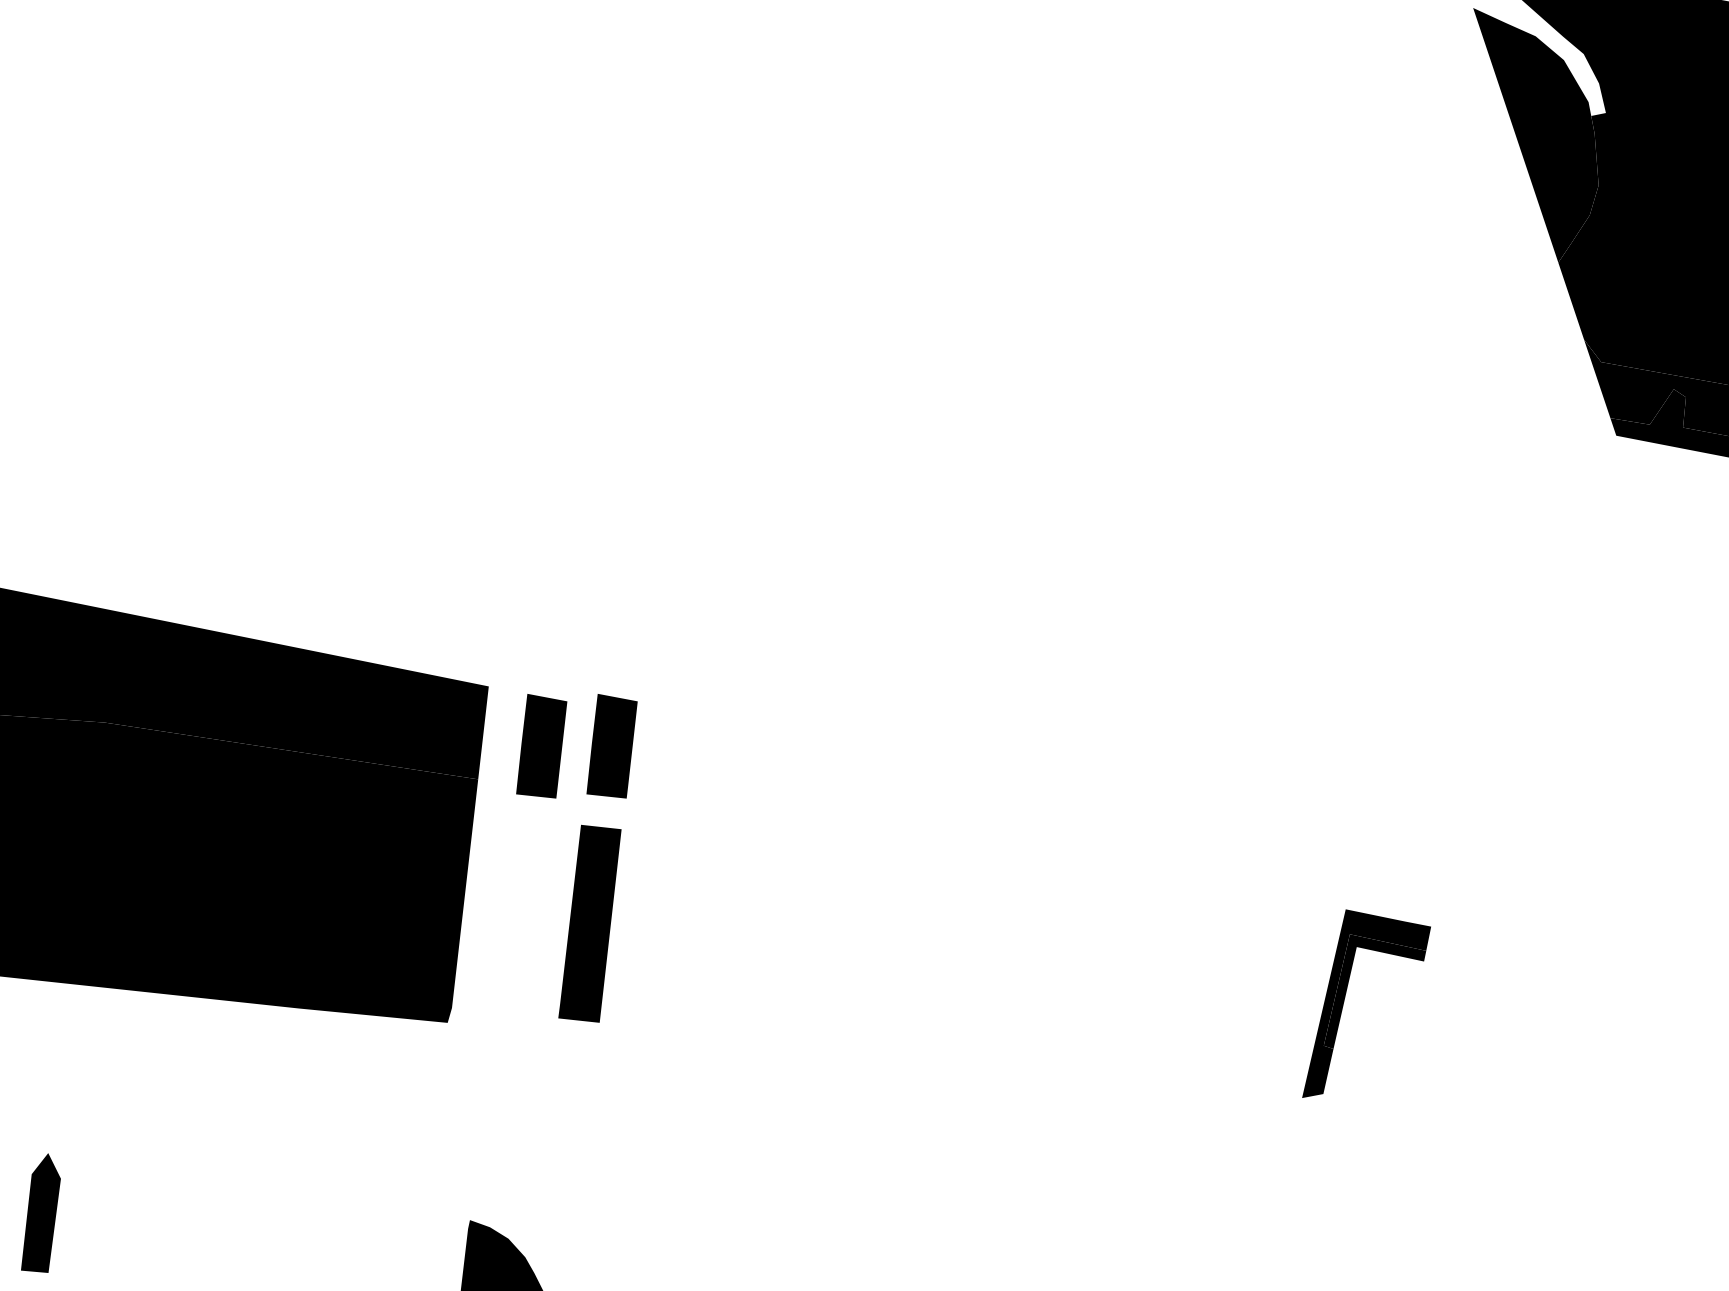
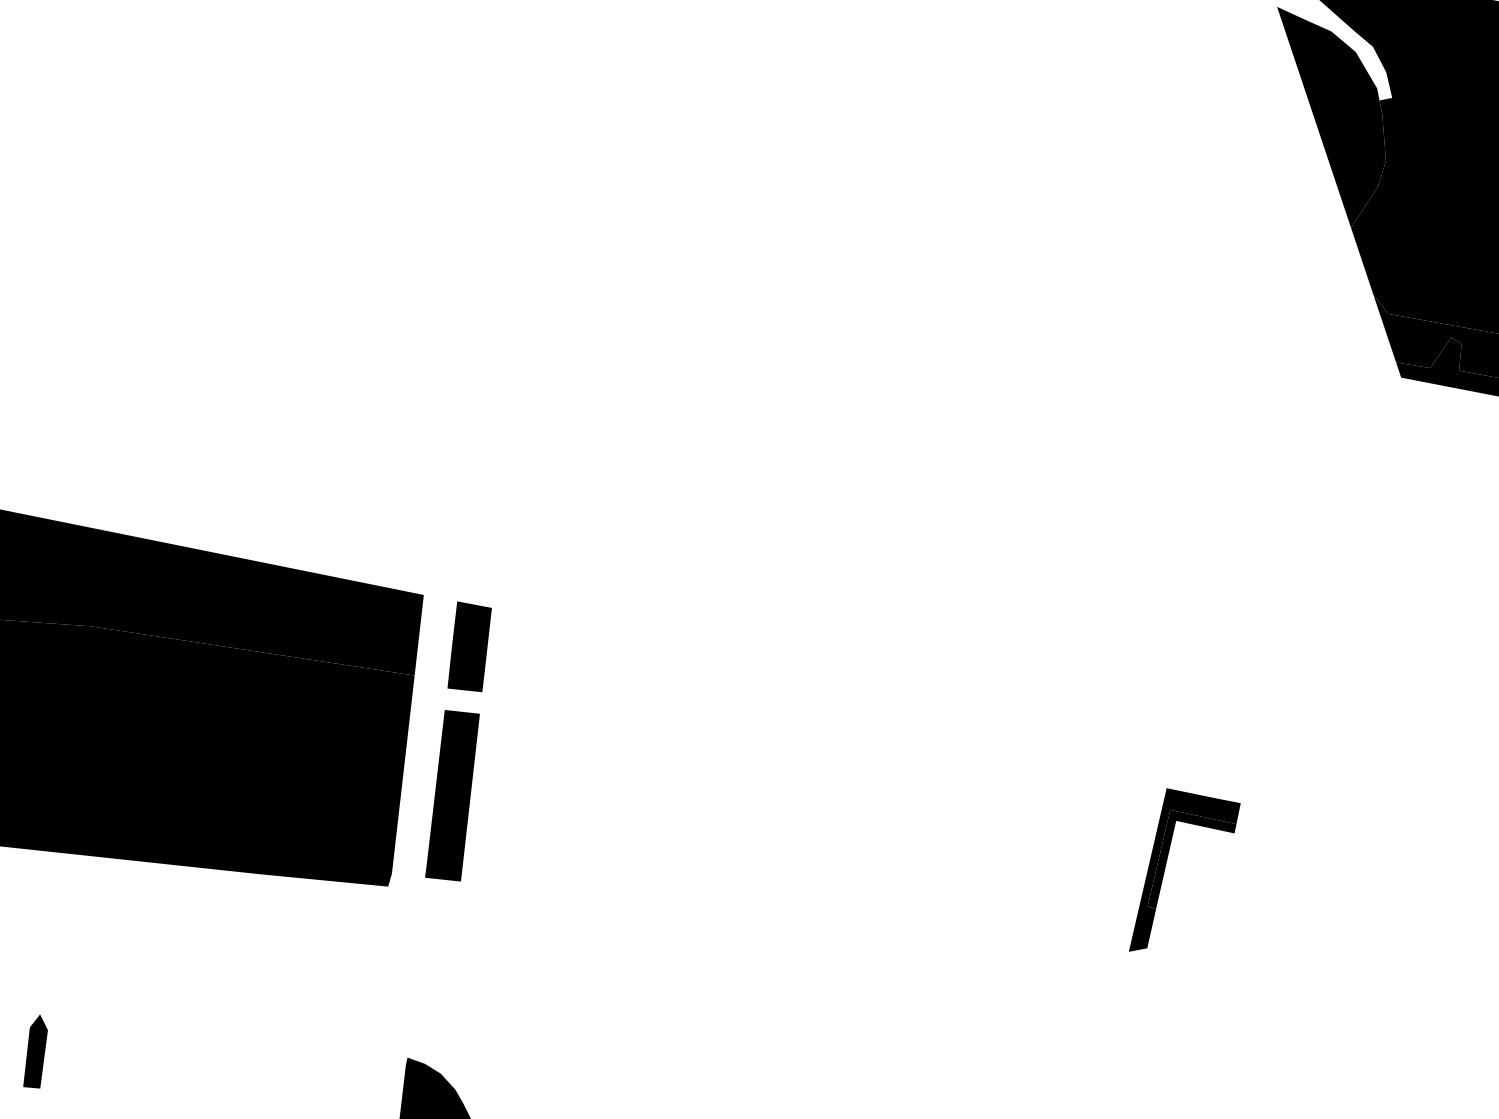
part: (611, 745) -> (530, 646), removed
part: (589, 923) -> (452, 795), moved
part: (40, 1213) -> (35, 1051), size x0.71

